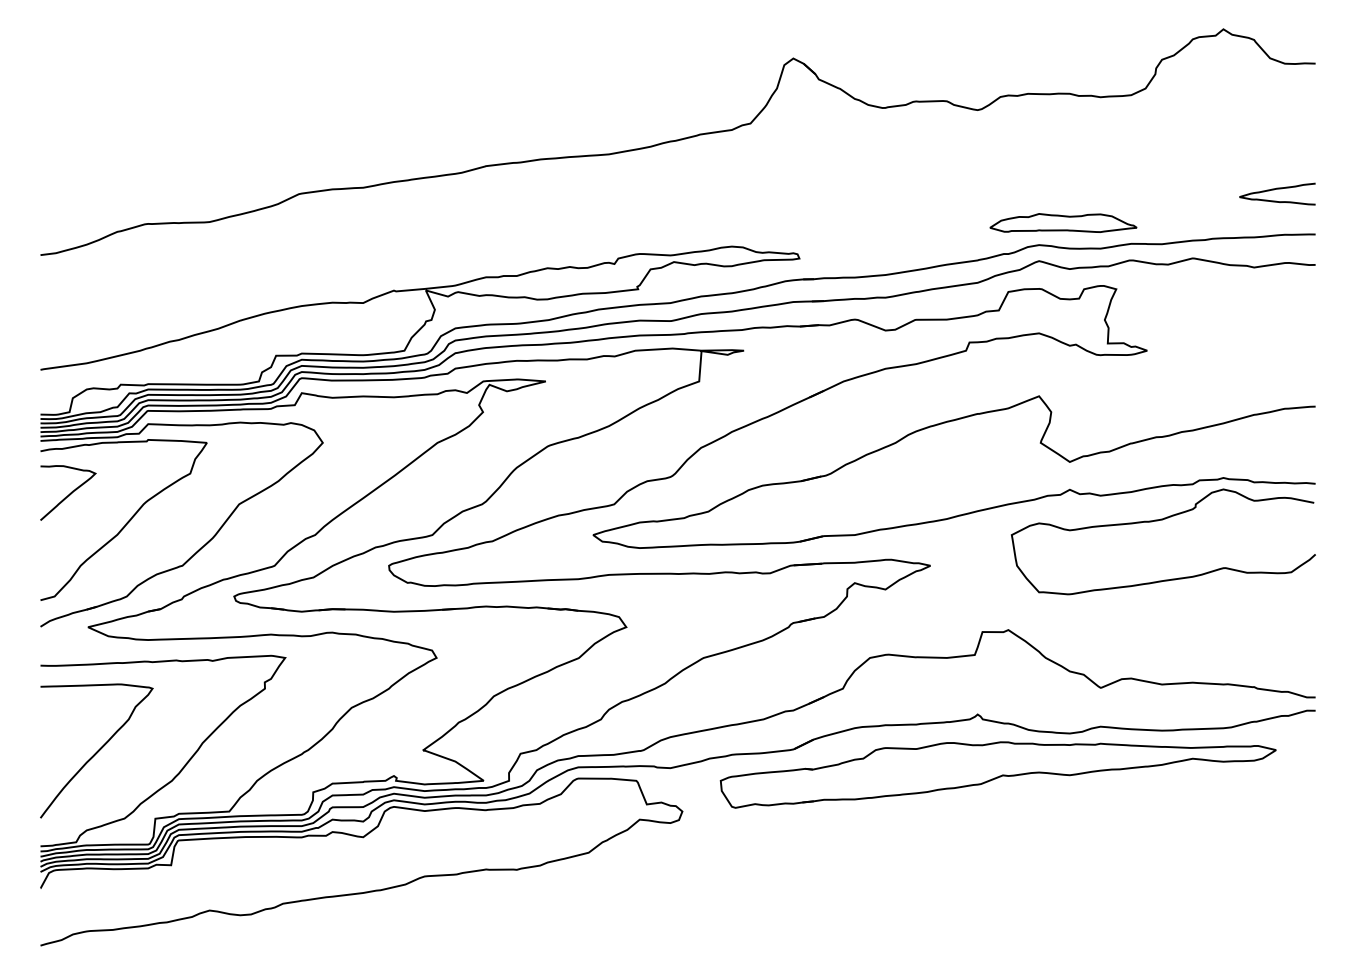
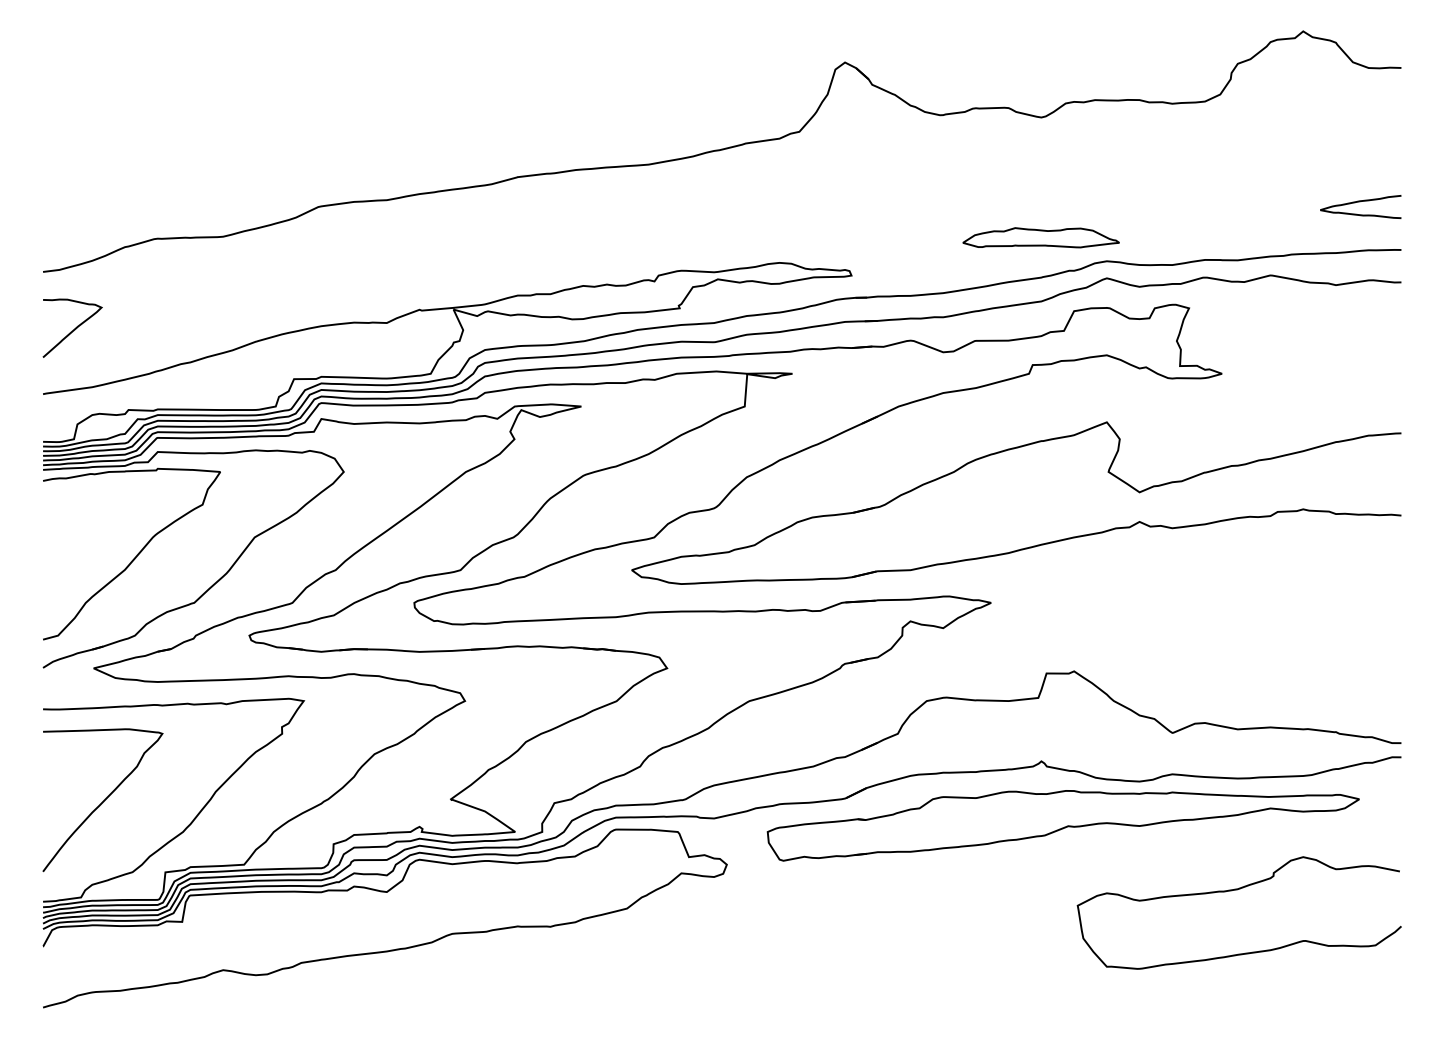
part: (1063, 222) -> (1041, 237), moved
curve: (69, 493) -> (73, 328), moved
curve: (1158, 521) -> (1234, 891), moved

